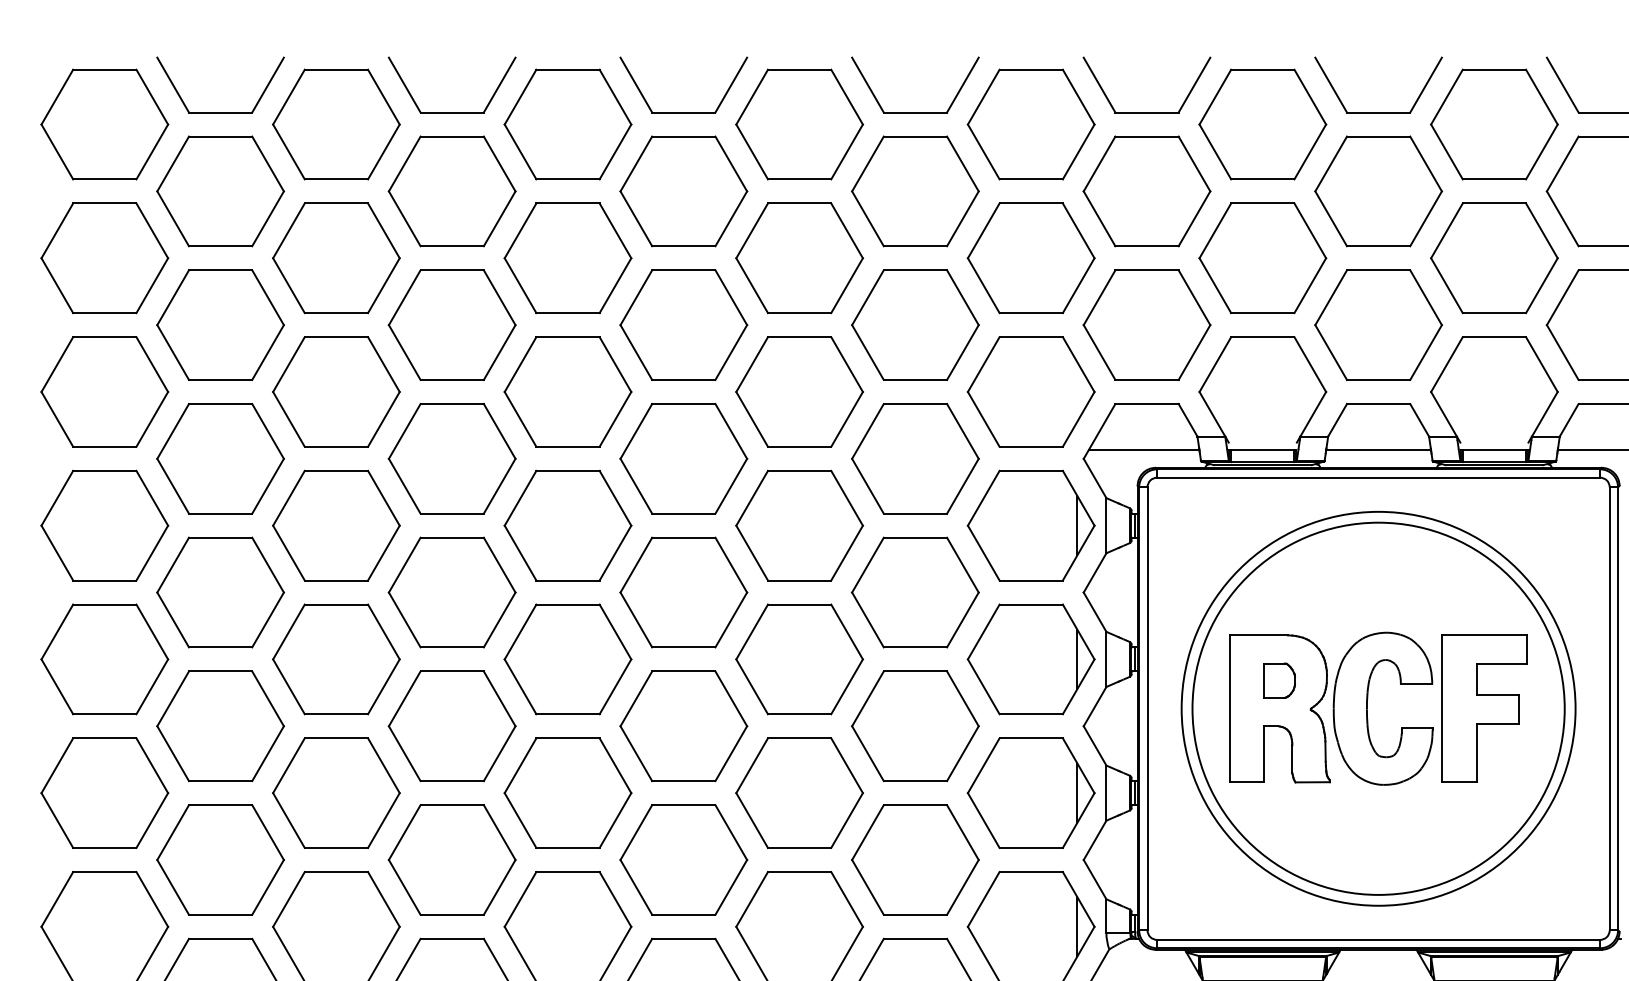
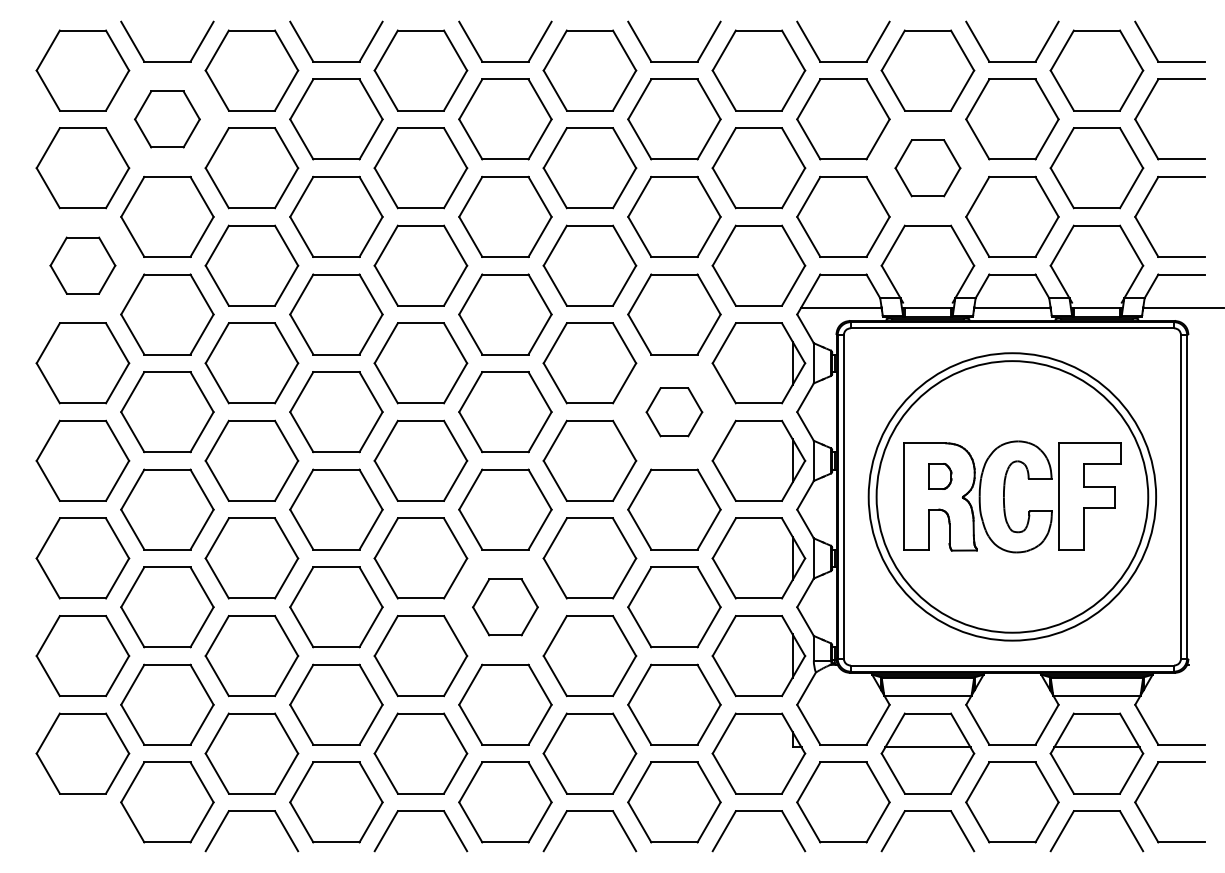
part: (220, 191) -> (167, 119), size x0.7
part: (1262, 258) -> (927, 168), size x0.7
part: (104, 391) -> (82, 265), size x0.7
part: (915, 593) -> (674, 412), size x0.6
part: (683, 860) -> (505, 607), size x0.7

